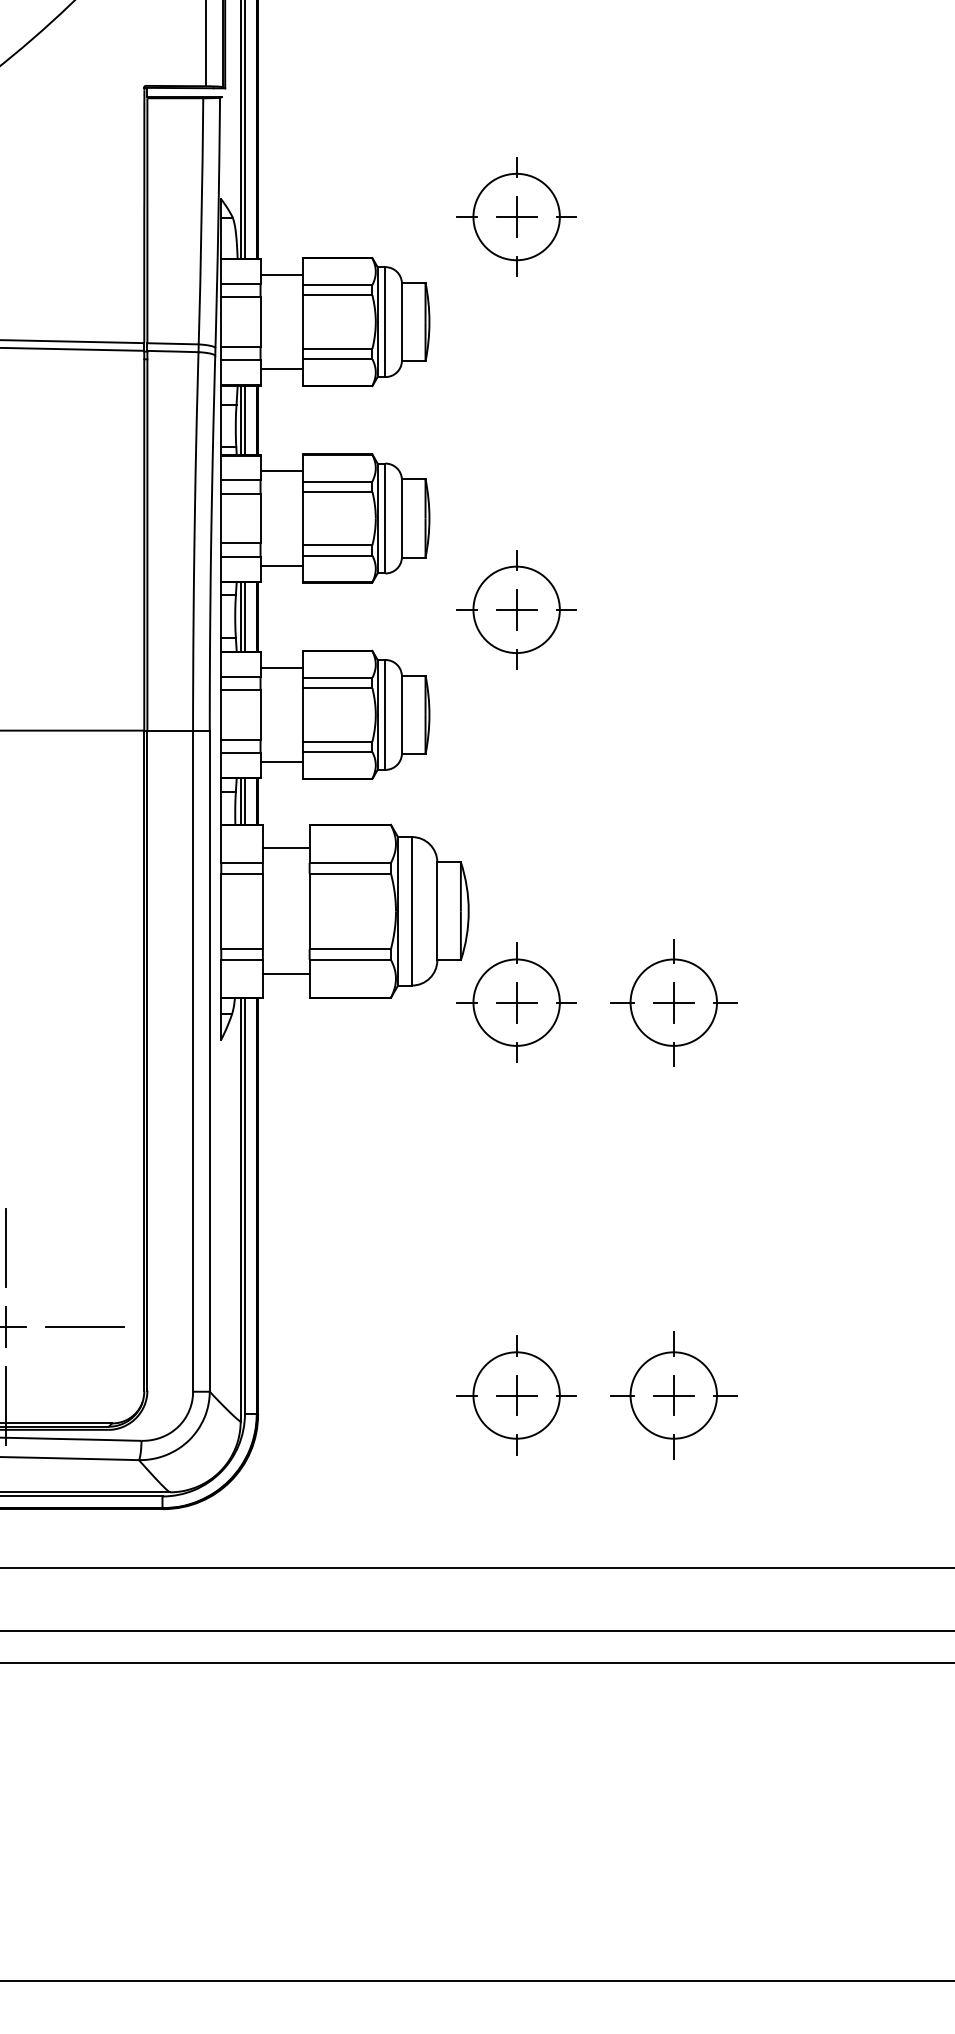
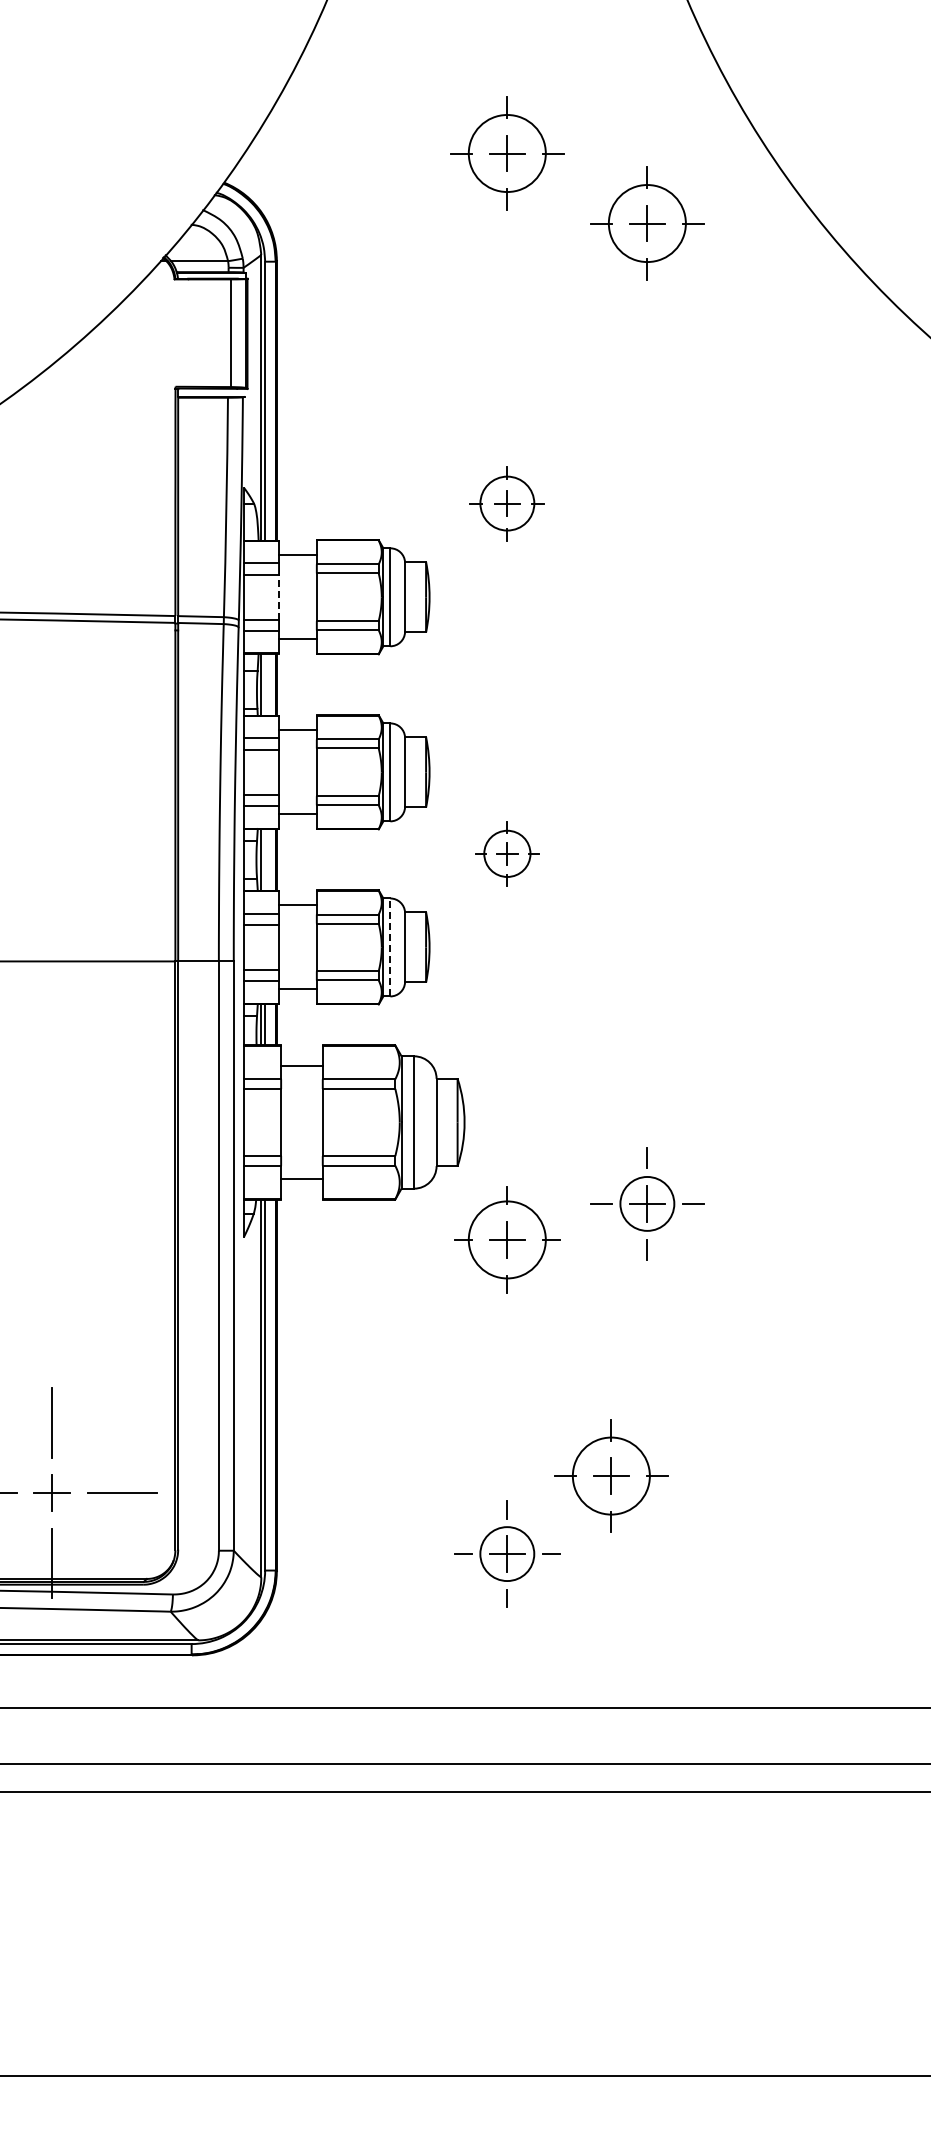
part: (516, 216) -> (507, 503), size x0.7
line: (261, 321) -> (279, 596), solid -> dashed
line: (245, 419) -> (265, 684), removed
part: (516, 609) -> (507, 853), size x0.6
line: (245, 616) -> (265, 859), removed
line: (385, 713) -> (390, 946), solid -> dashed
part: (516, 1002) -> (507, 1239), moved
circle: (672, 1002) -> (646, 1203), size x0.7
circle: (515, 1394) -> (506, 1553), size x0.7
part: (673, 1394) -> (611, 1475), moved

